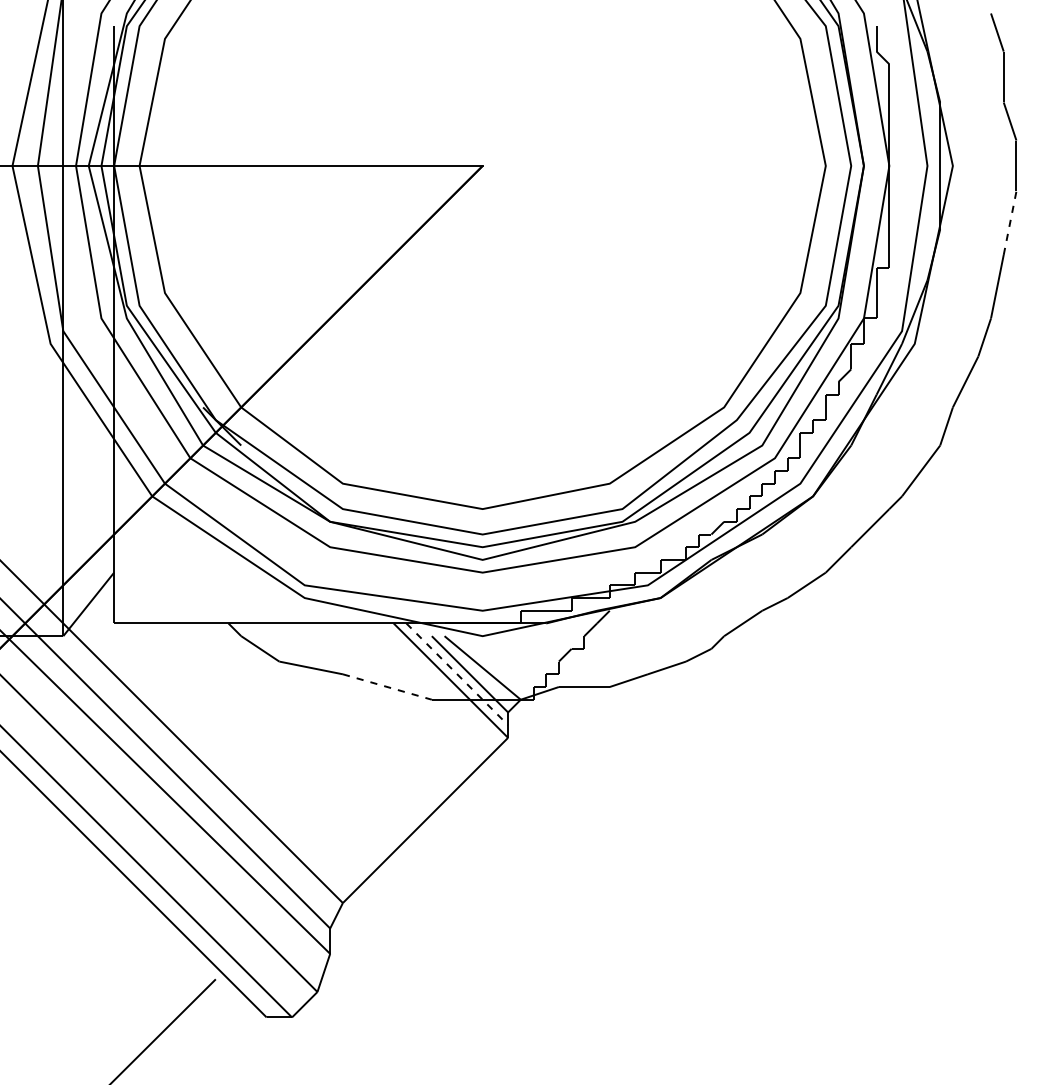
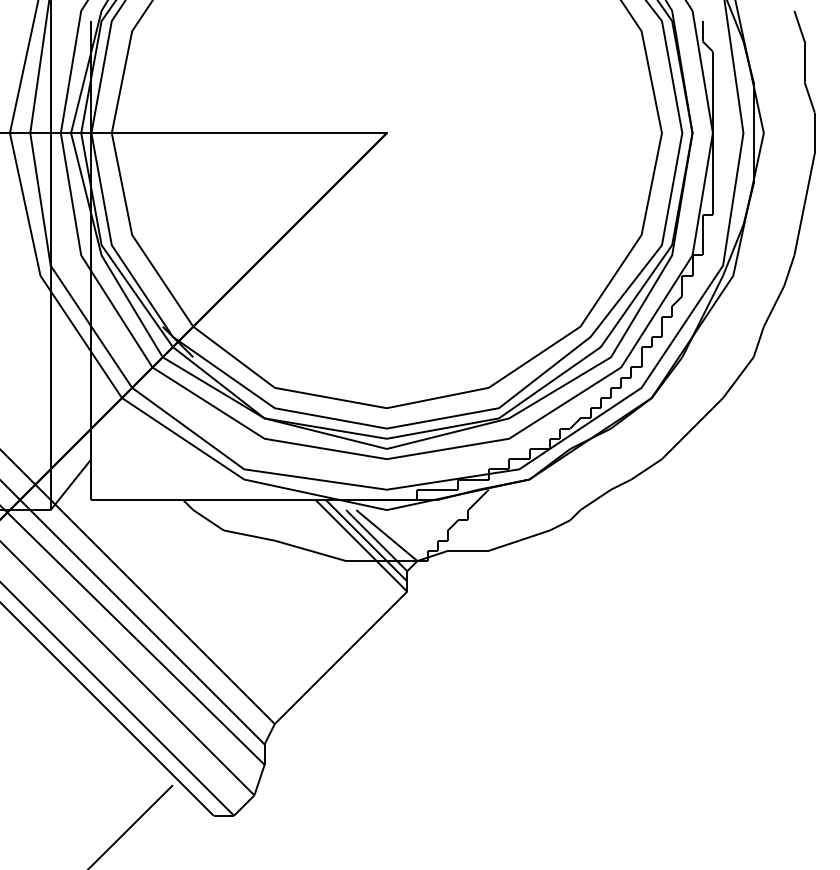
line: (1010, 222) -> (810, 178), dashed -> solid
line: (457, 674) -> (366, 540), dashed -> solid
line: (387, 687) -> (310, 551), dashed -> solid

